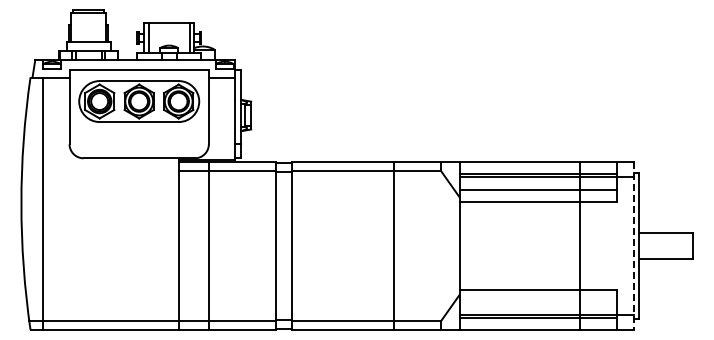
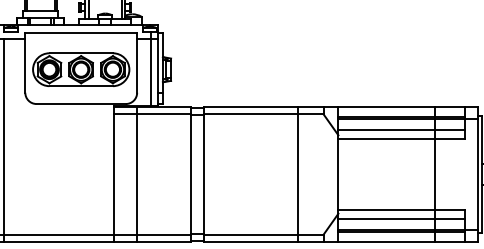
part: (139, 101) -> (81, 69), moved
line: (226, 114) -> (151, 68), added
line: (394, 245) -> (298, 174), moved
line: (634, 246) -> (478, 174), dashed -> solid
line: (538, 301) -> (401, 218), added

